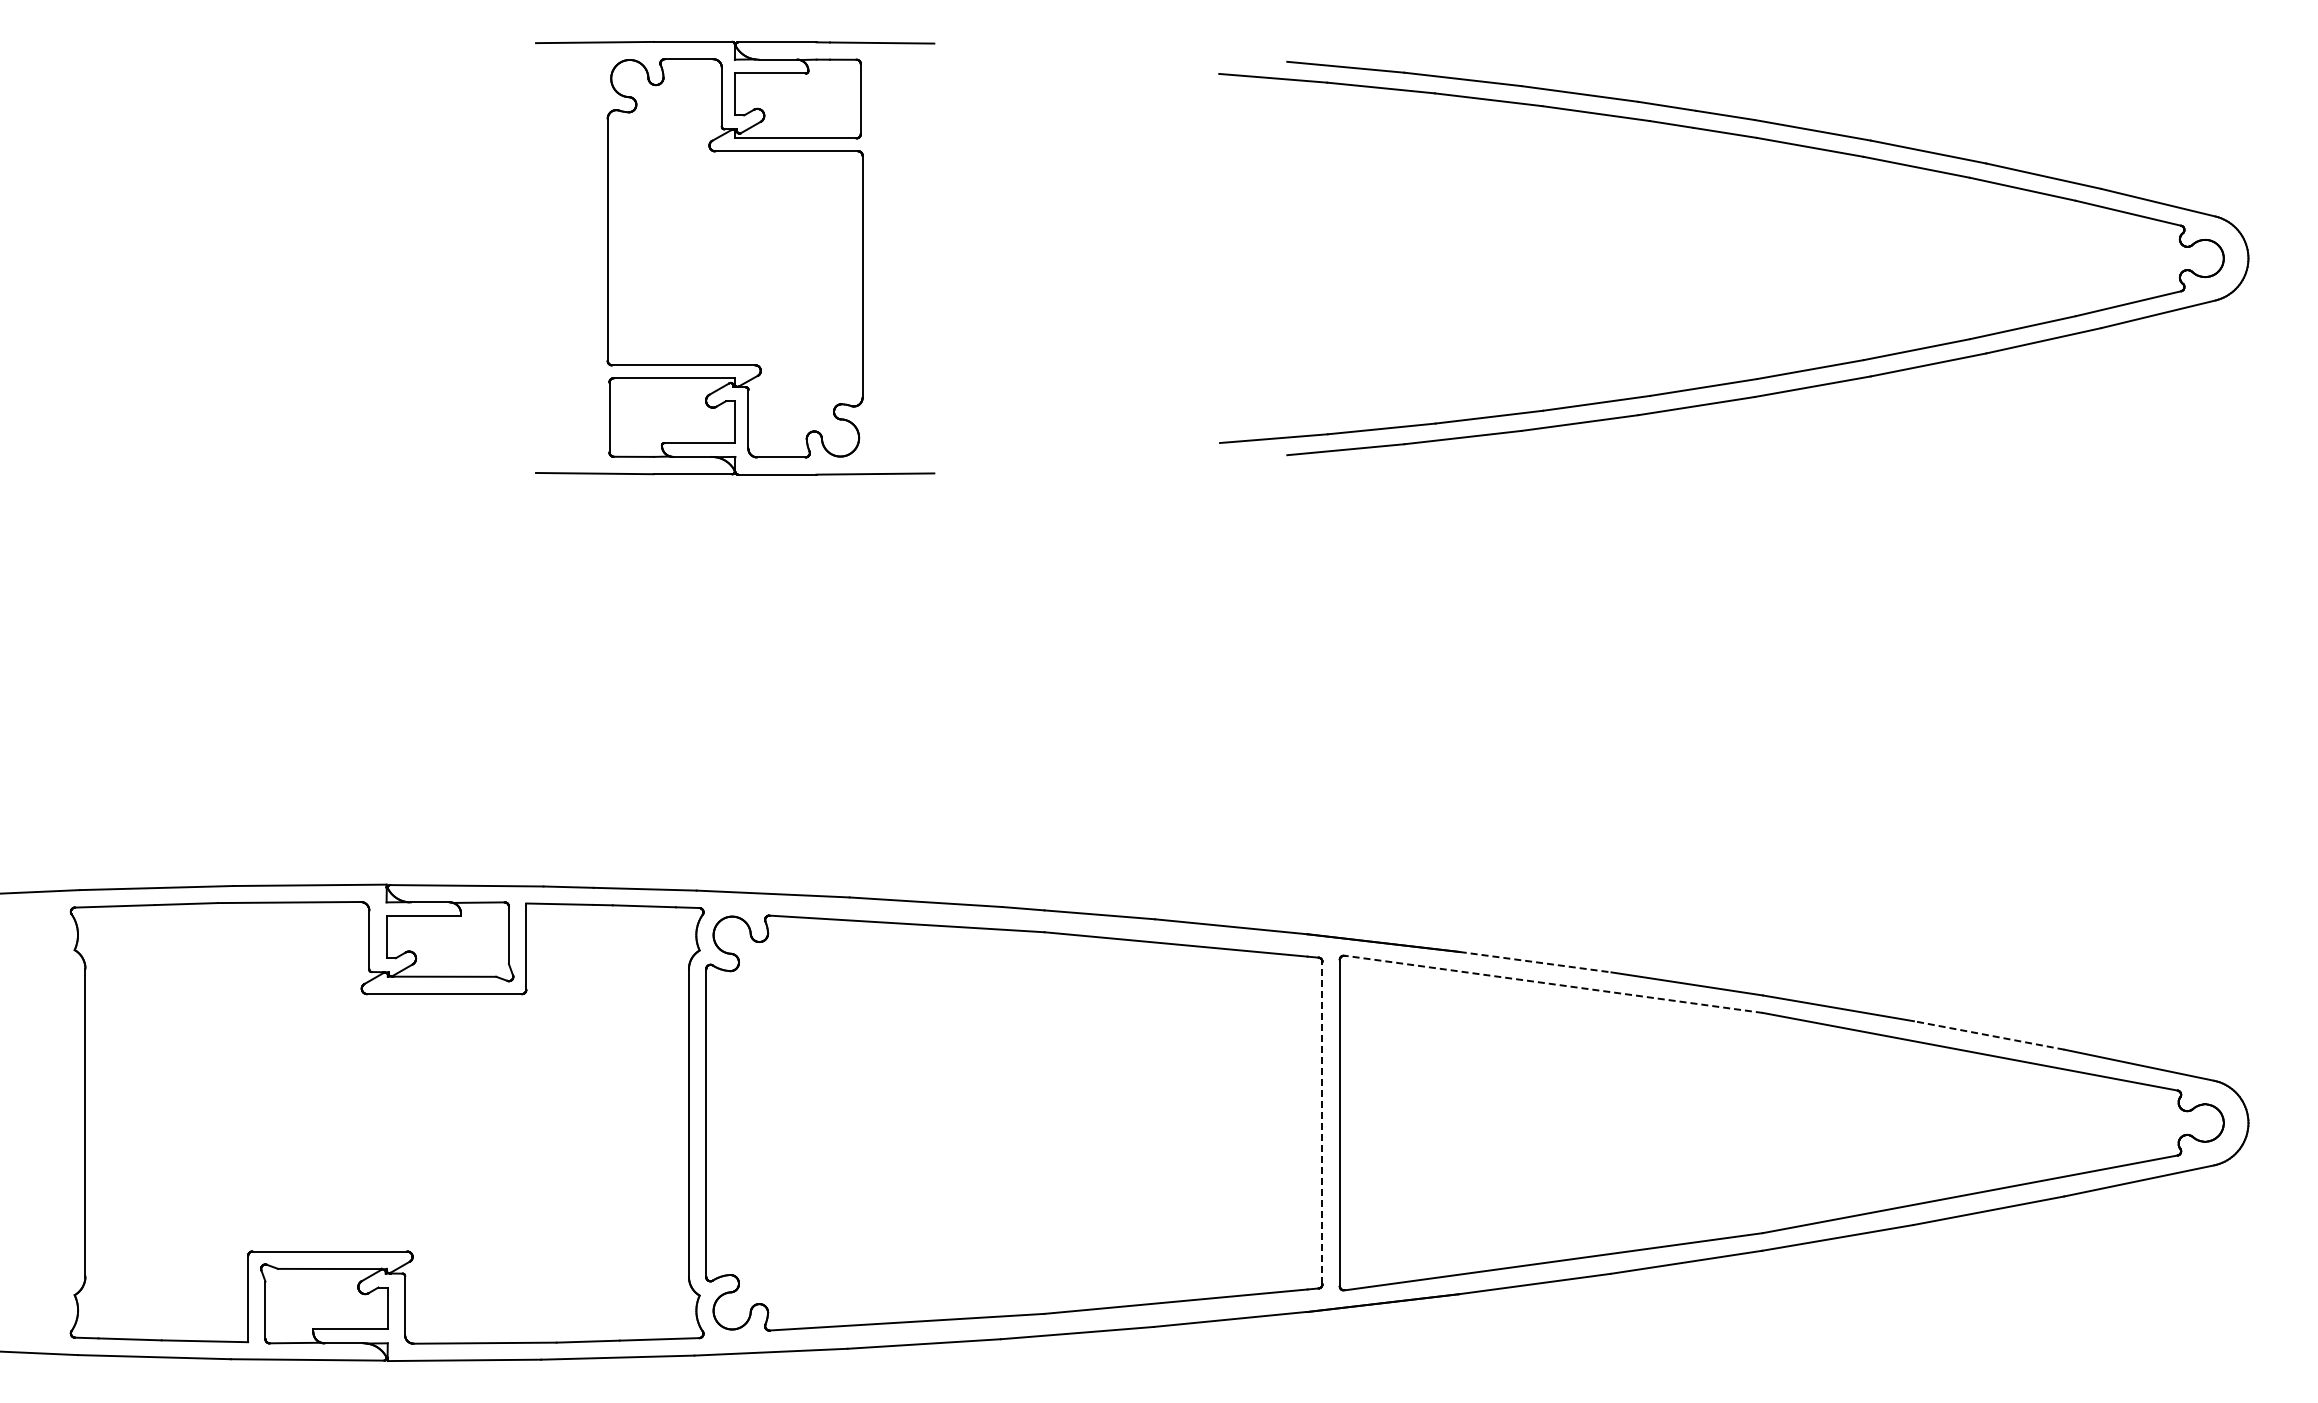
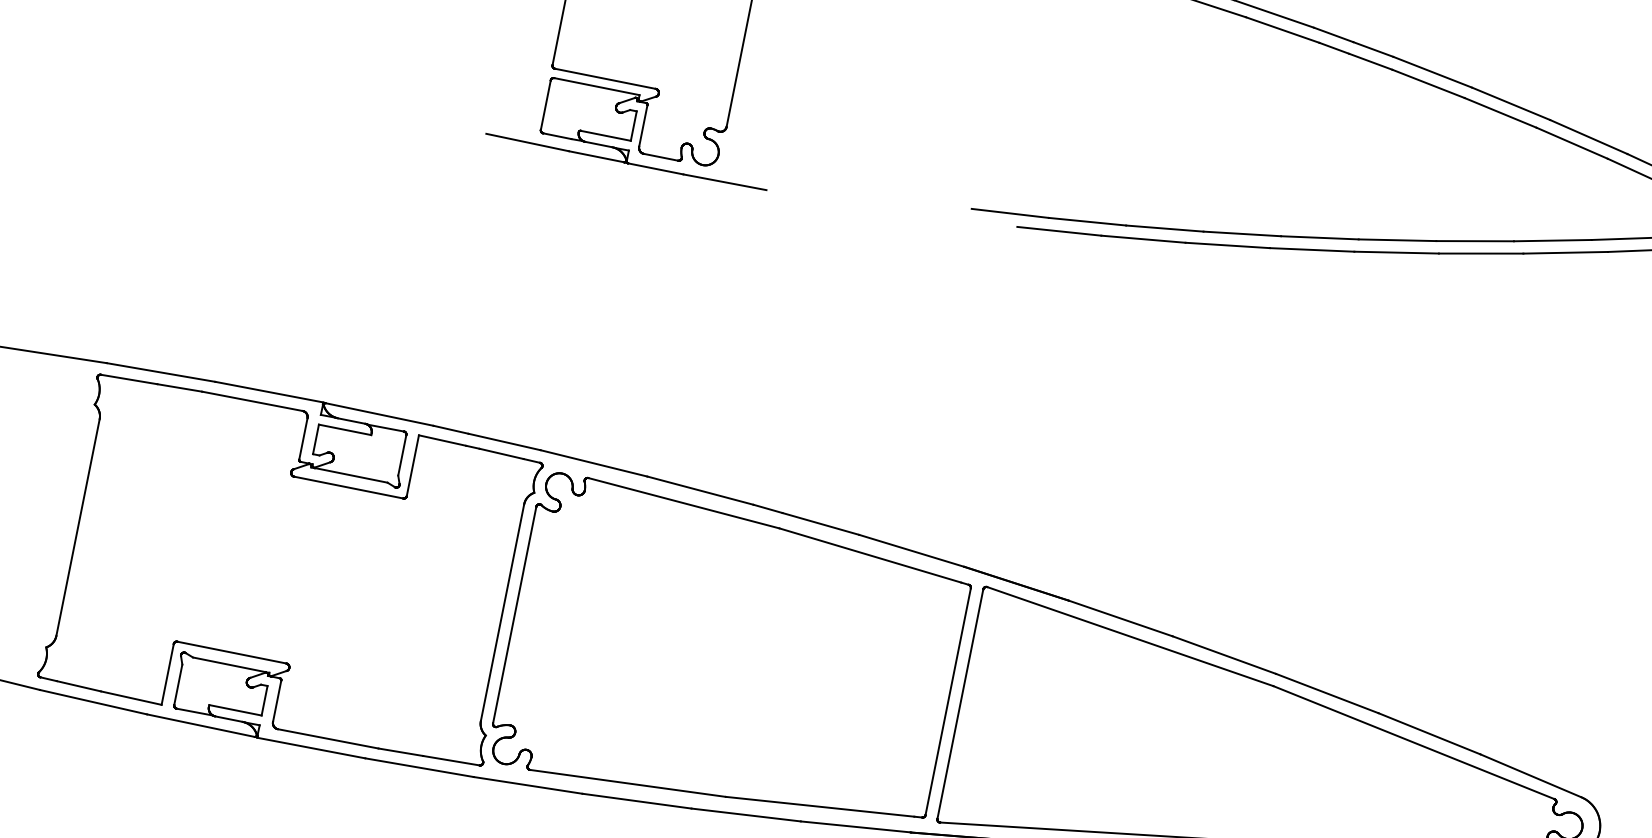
line: (1535, 962) -> (1120, 618), dashed -> solid
line: (1553, 984) -> (1130, 636), dashed -> solid
line: (1989, 1035) -> (1429, 733), dashed -> solid
line: (1322, 1122) -> (948, 701), dashed -> solid

